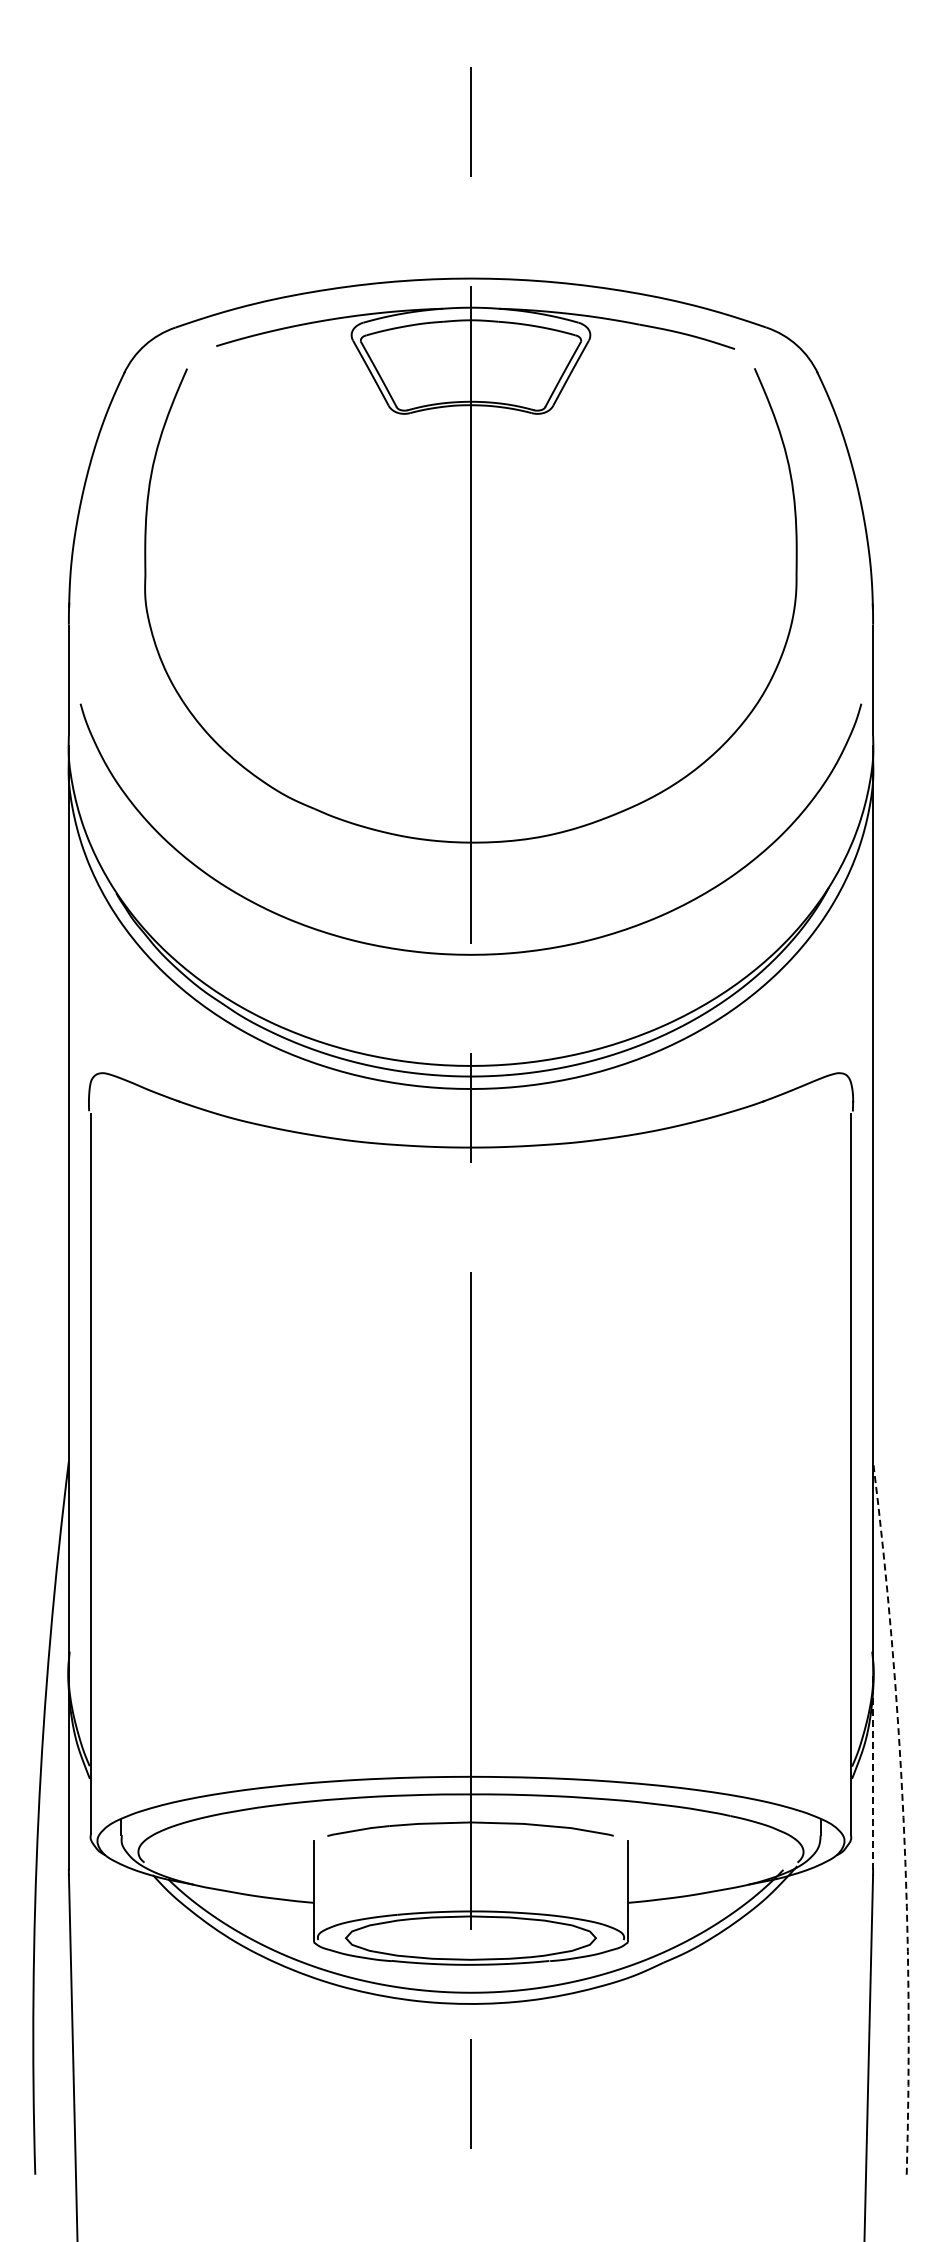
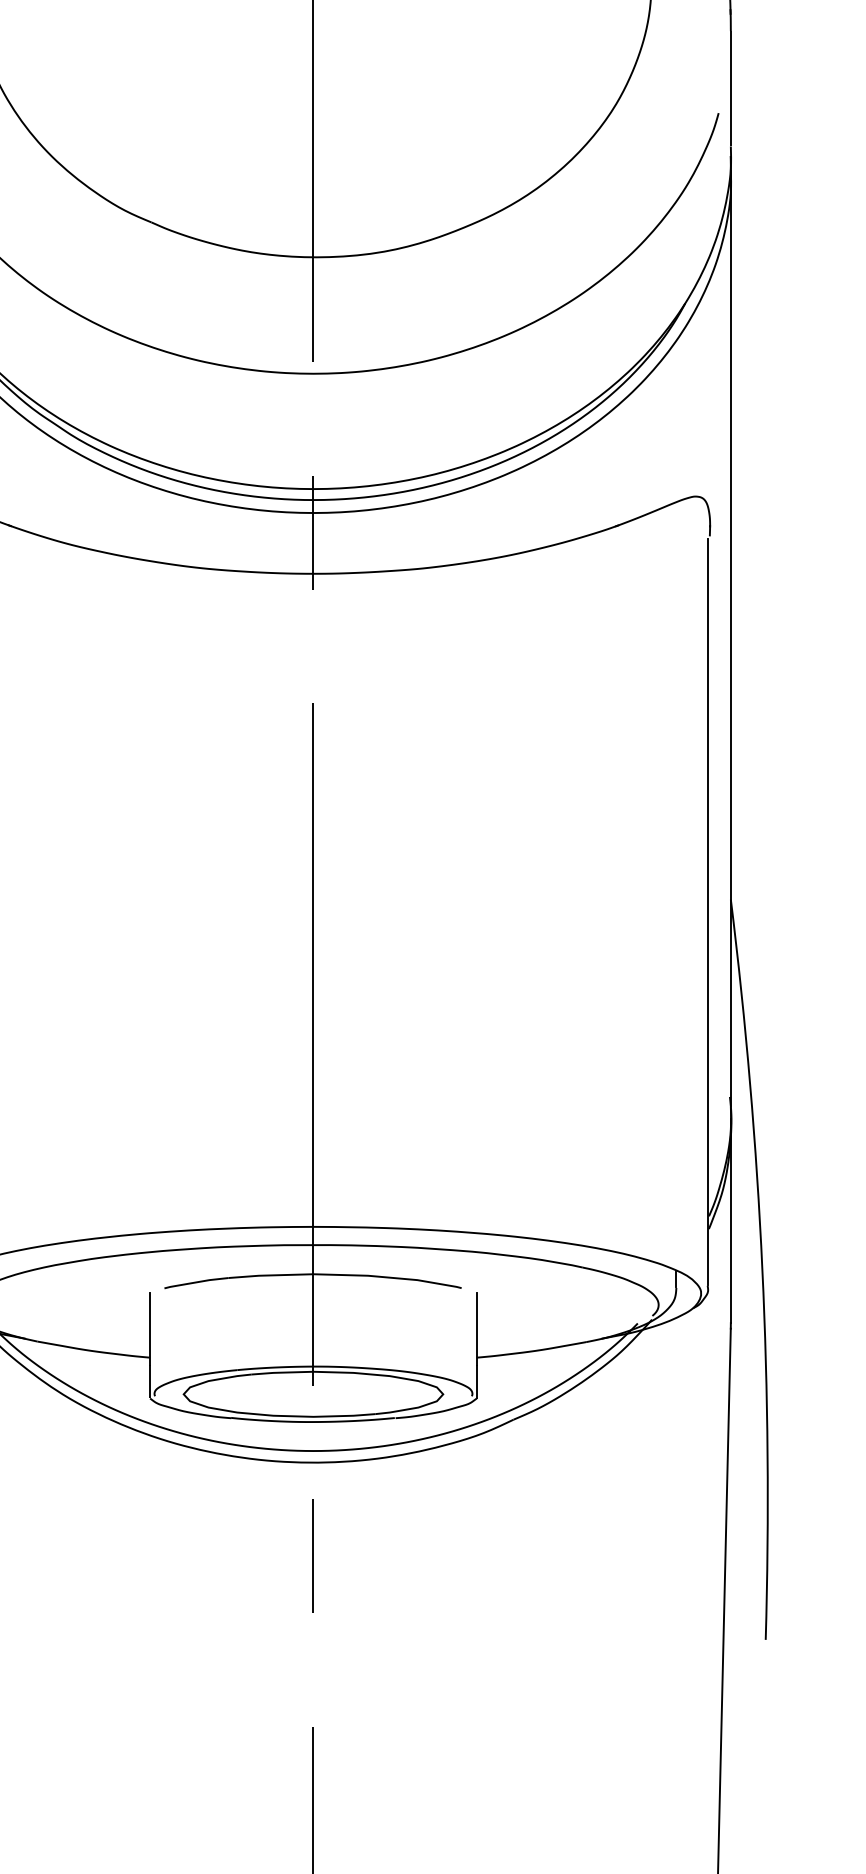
line: (873, 1770) -> (731, 1220), dashed -> solid
arc: (903, 1817) -> (762, 1269), dashed -> solid

